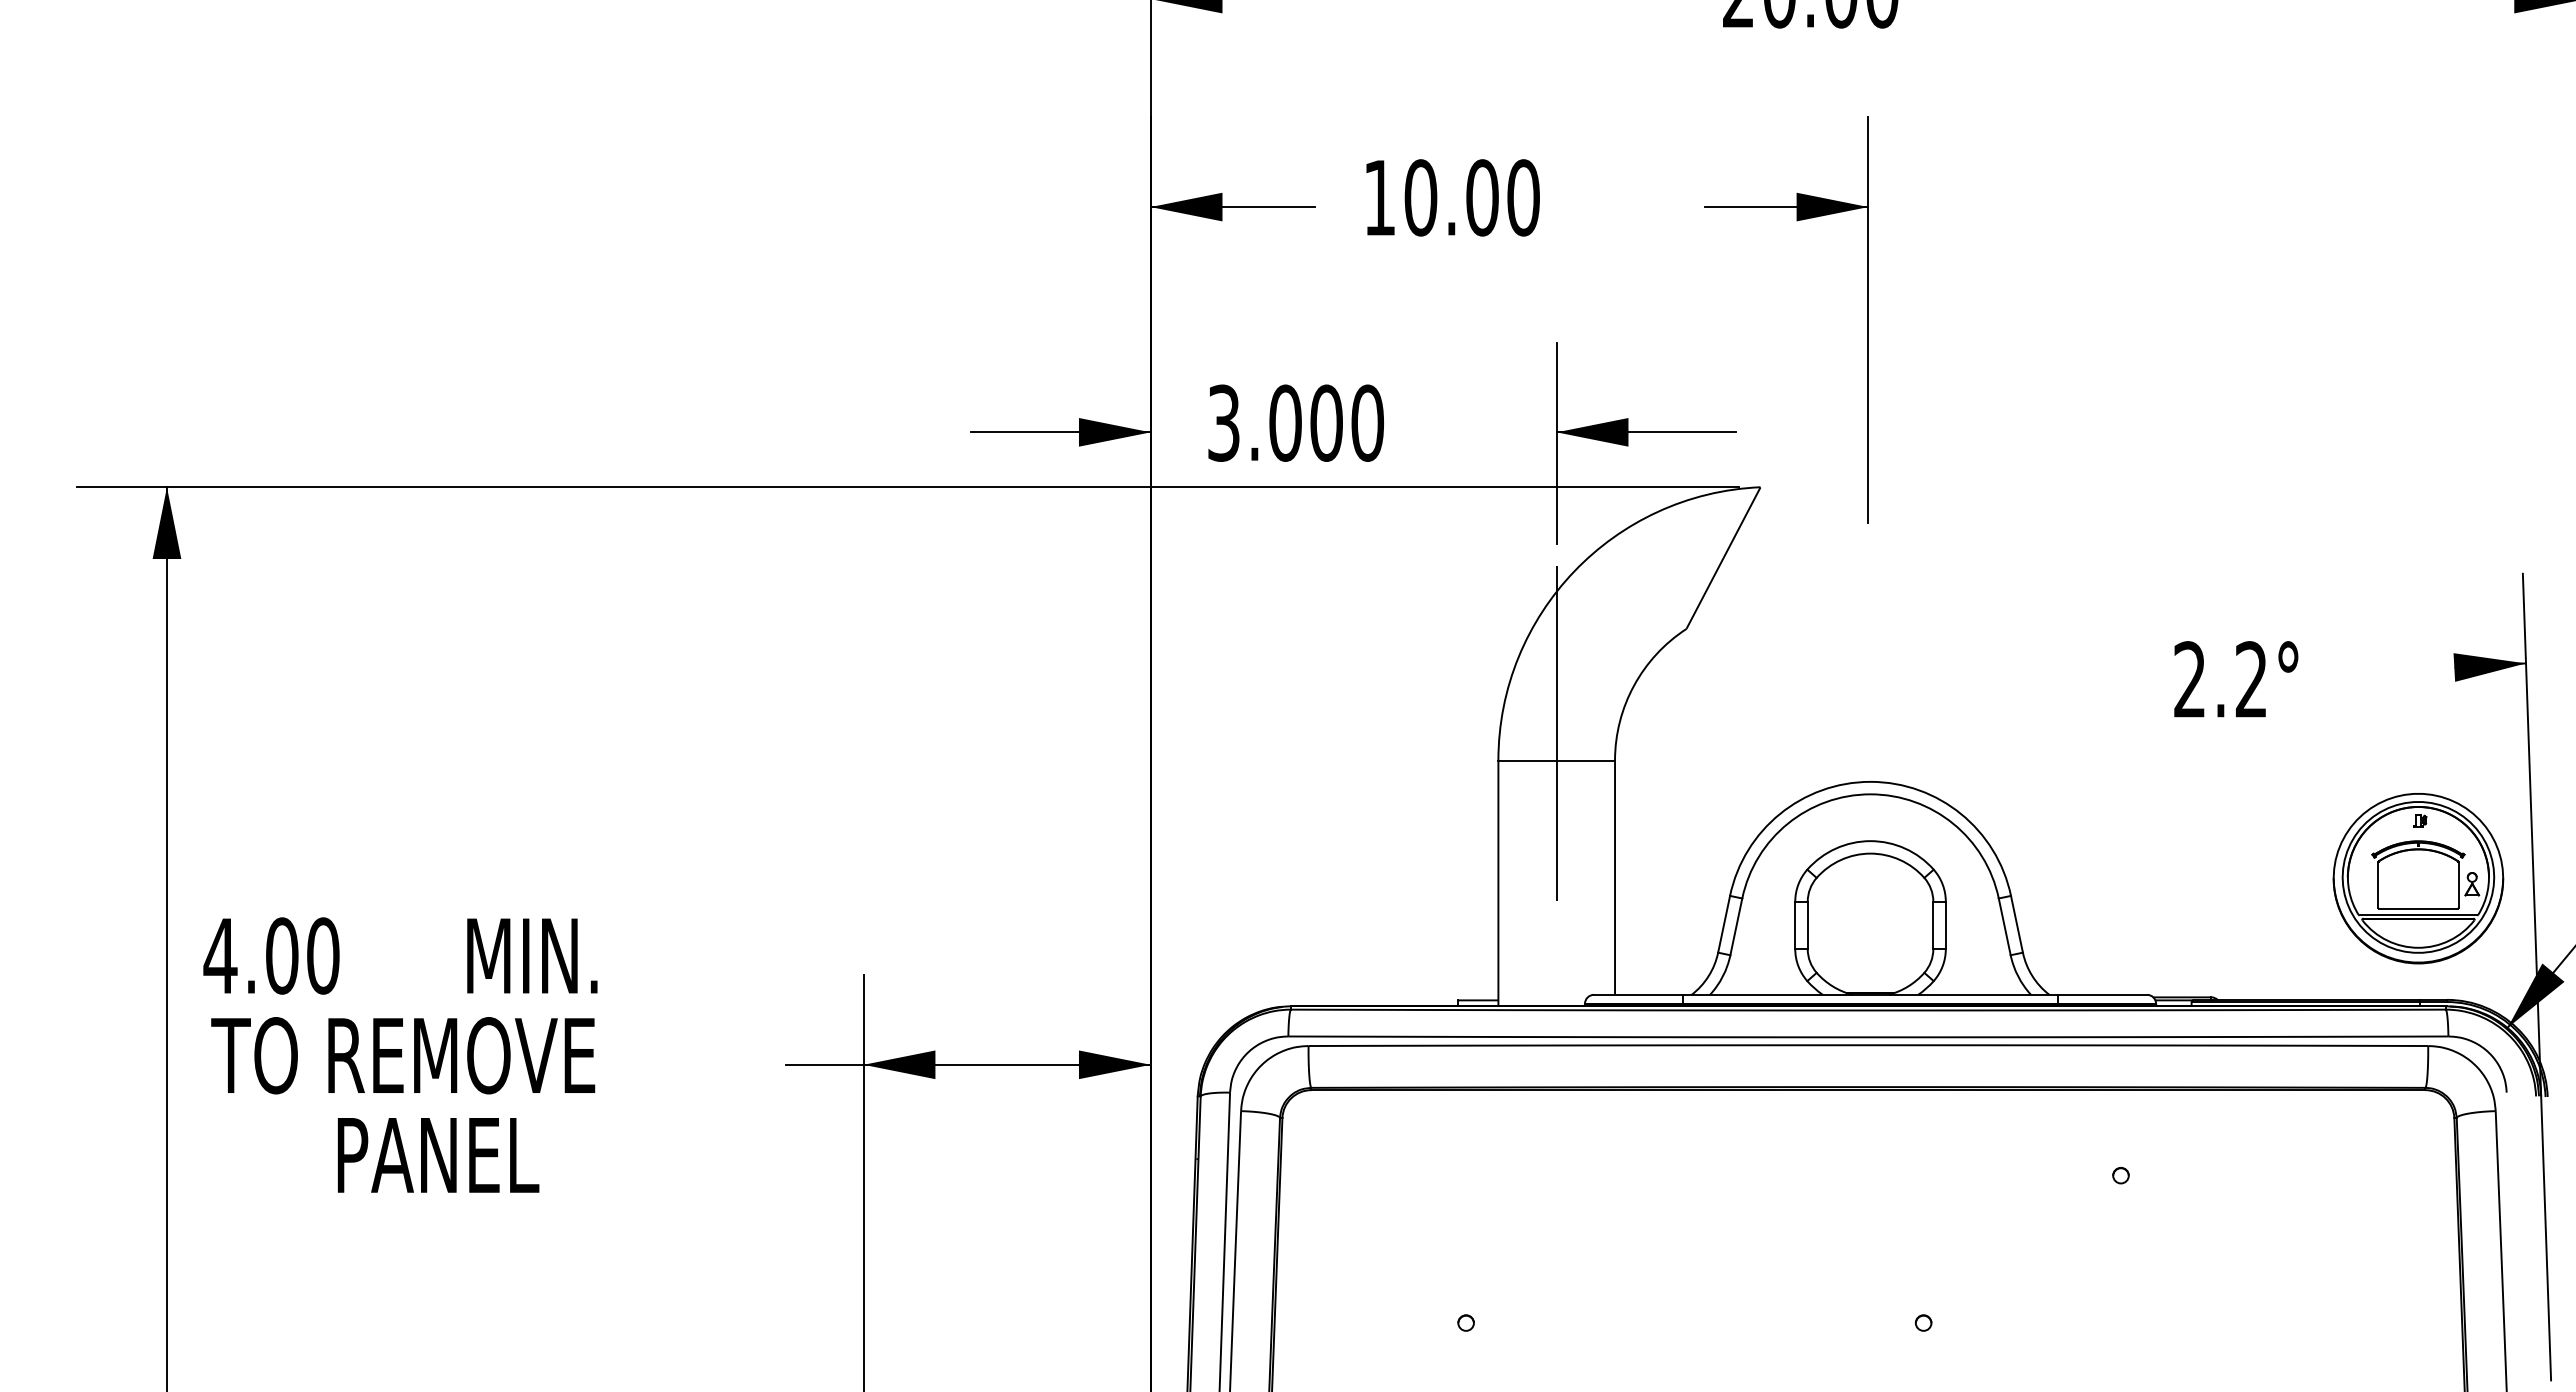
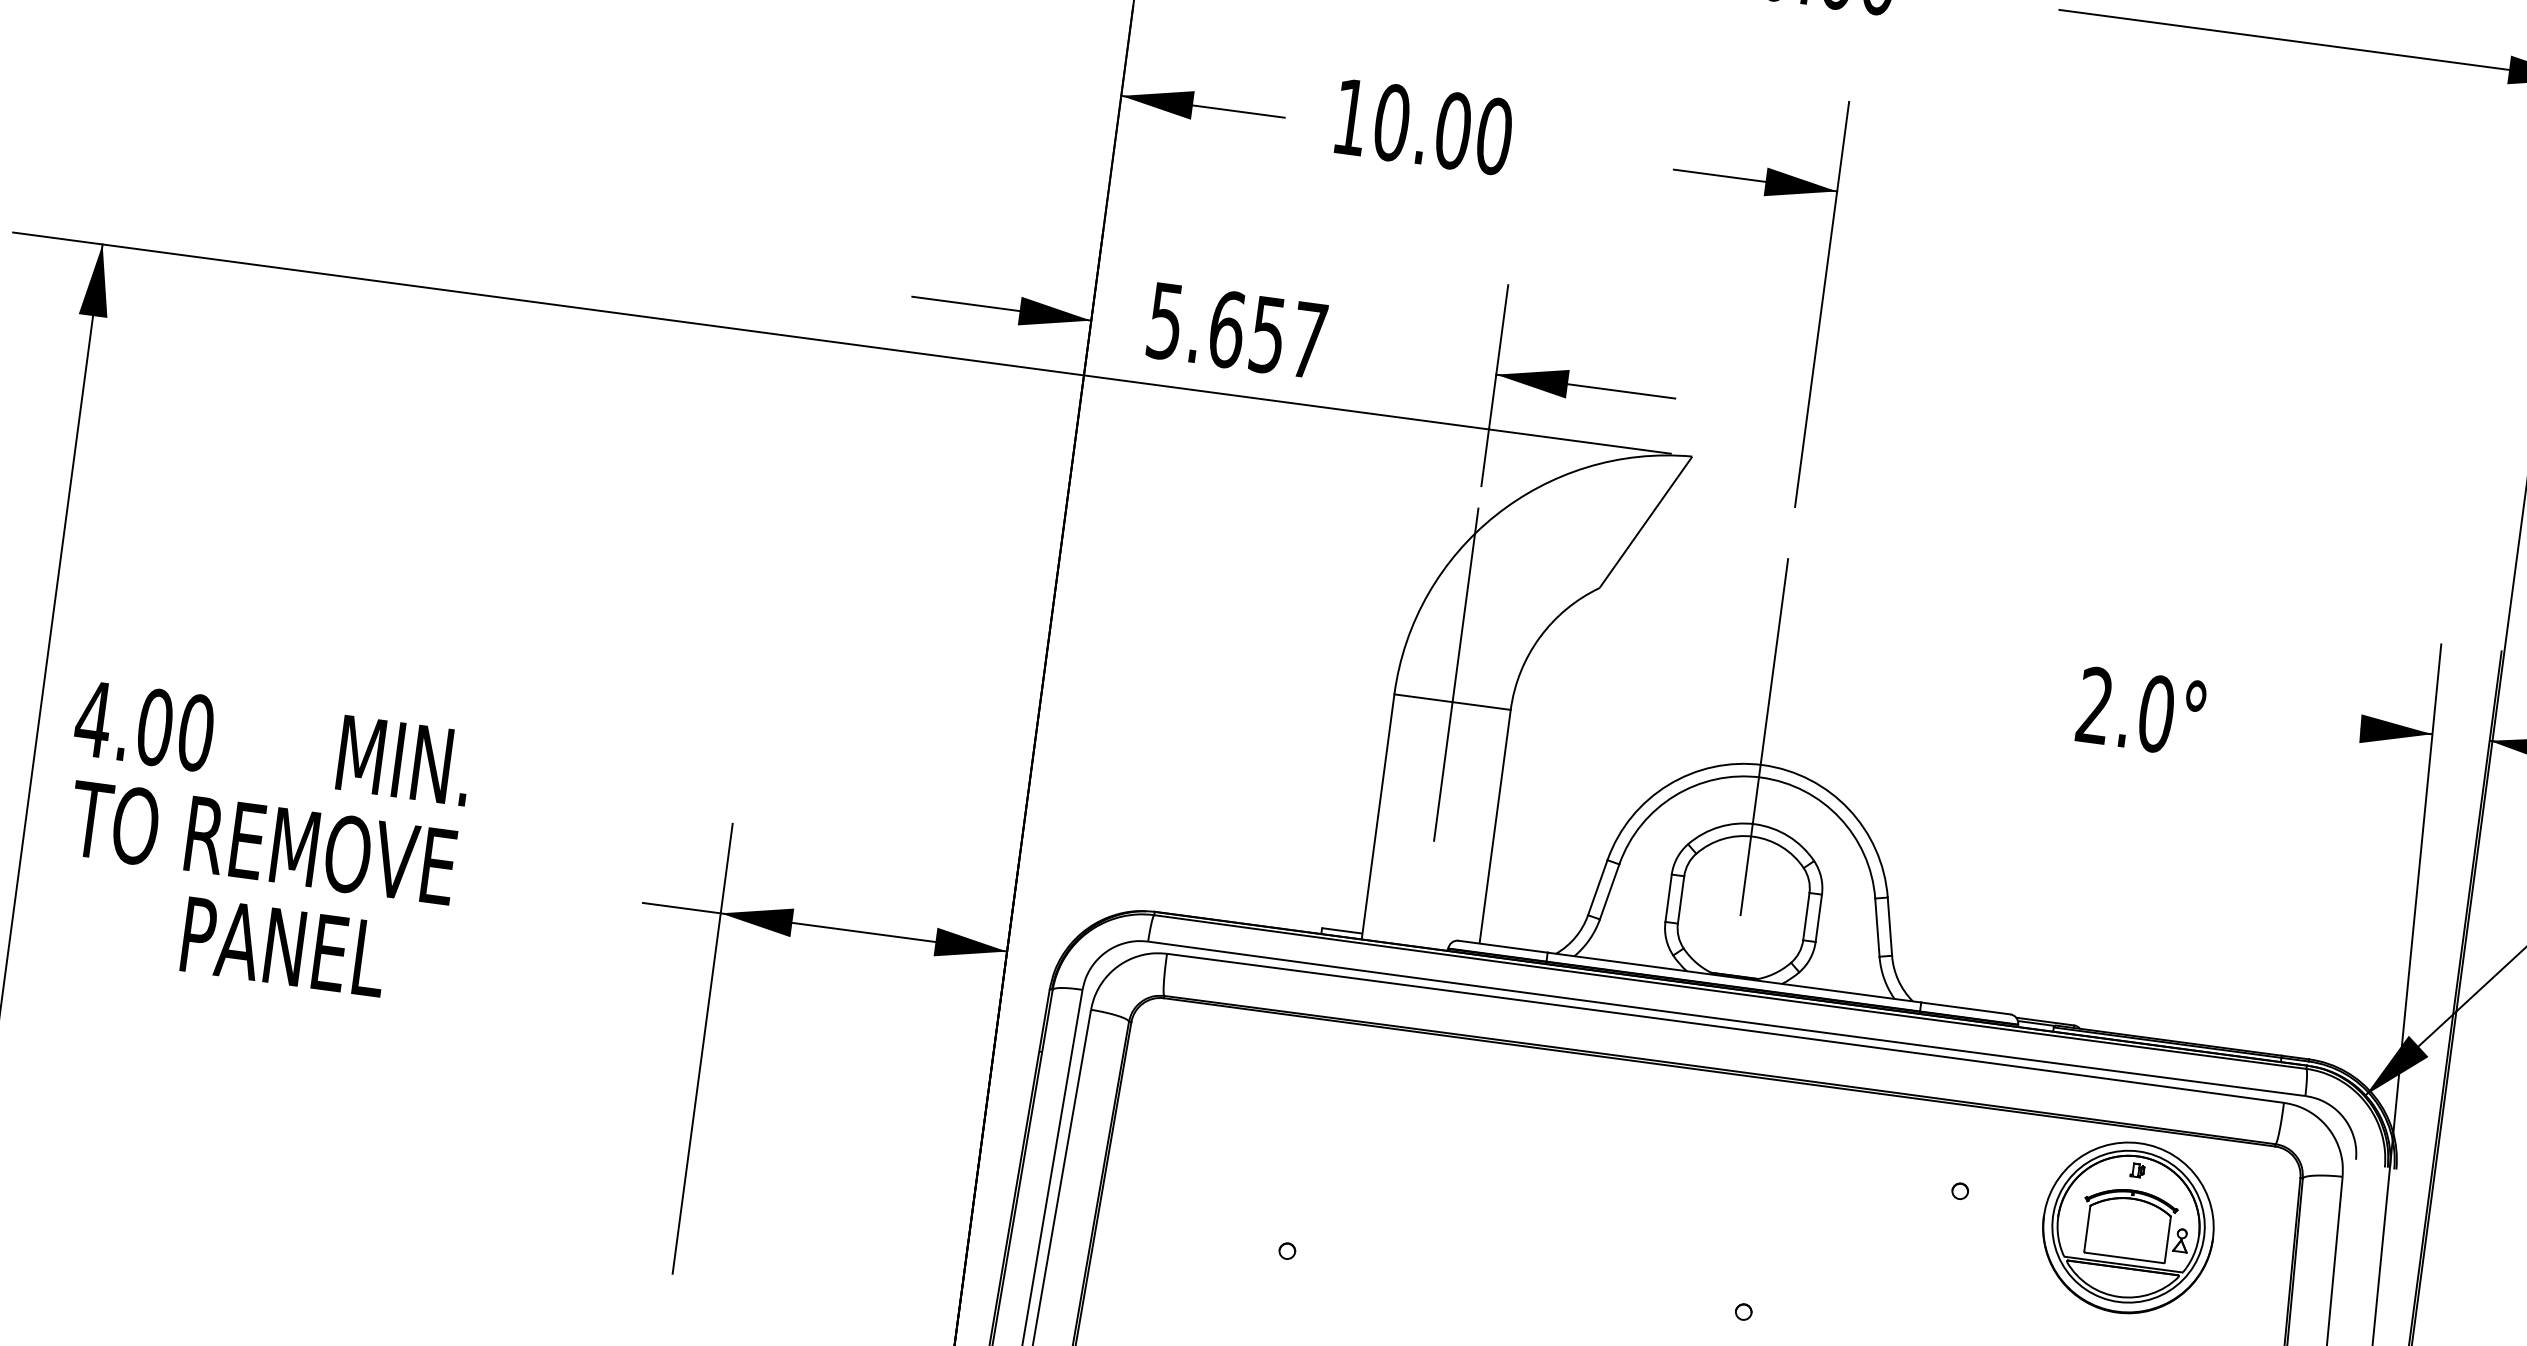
text: (1296, 422) -> (1238, 330), 3.000 -> 5.657
text: (2251, 679) -> (2156, 713), 2.2° -> 2.0°
line: (1868, 738) -> (1766, 721), added
part: (2418, 878) -> (2128, 1227), moved

